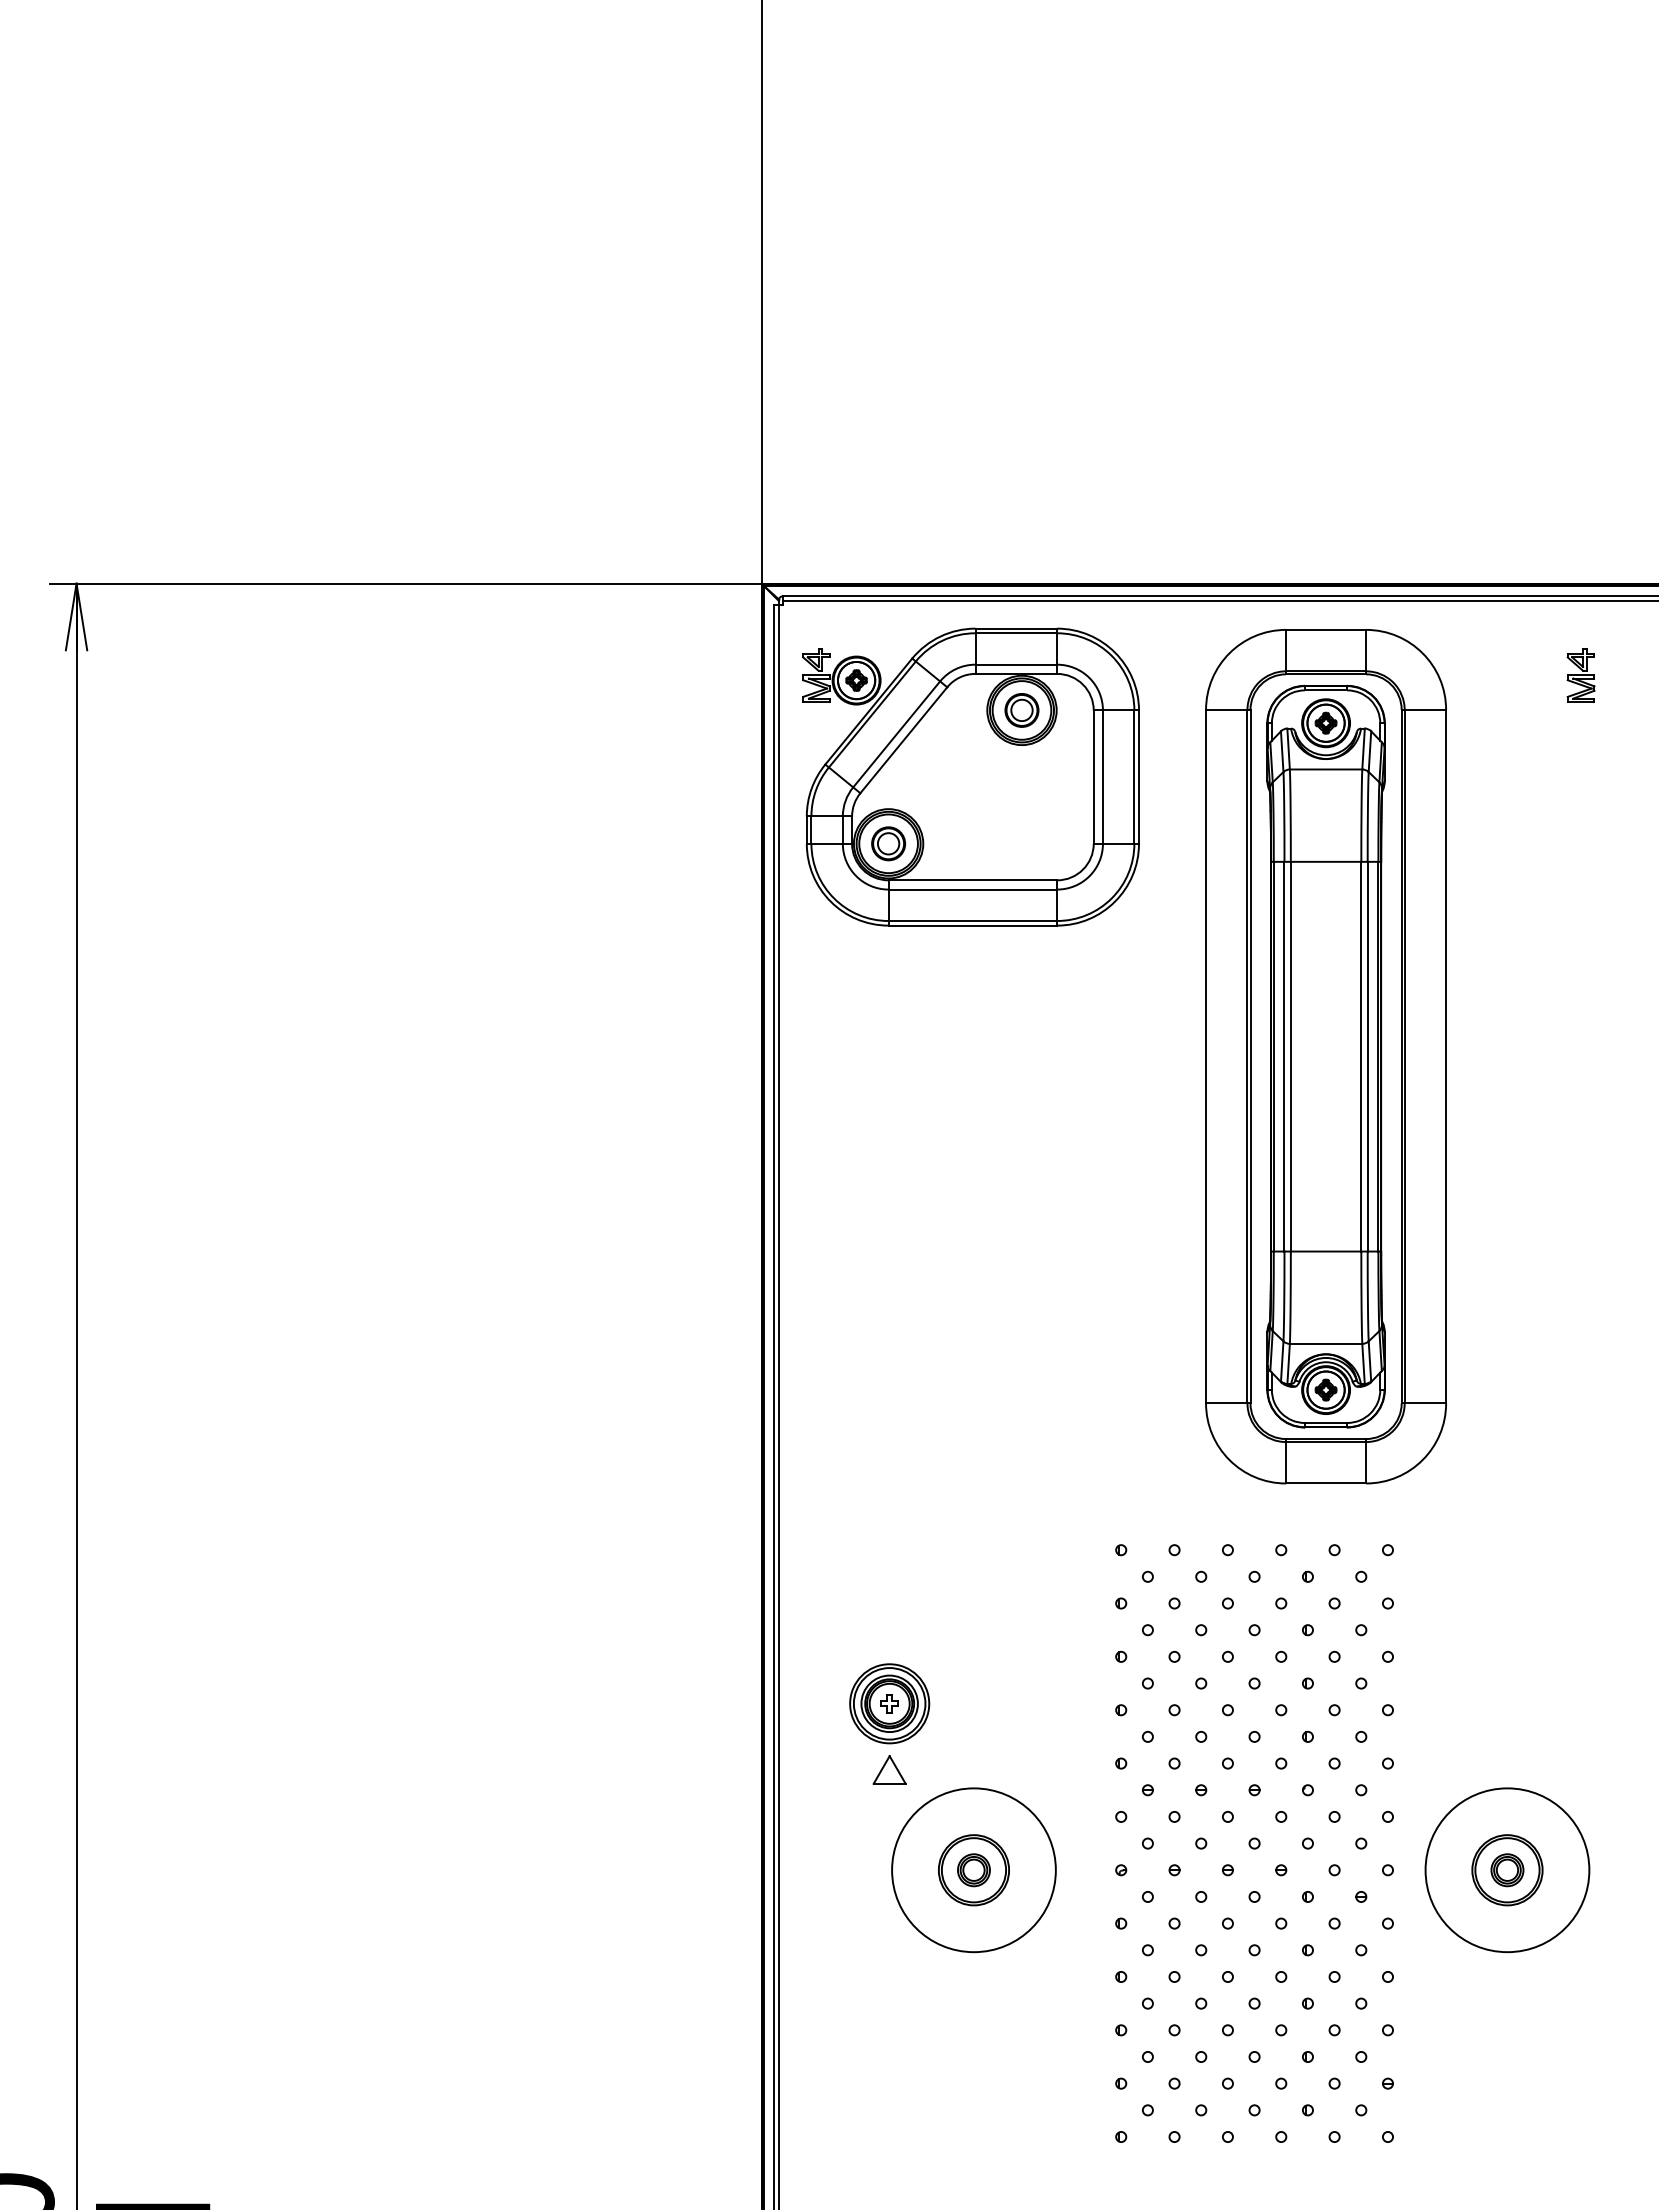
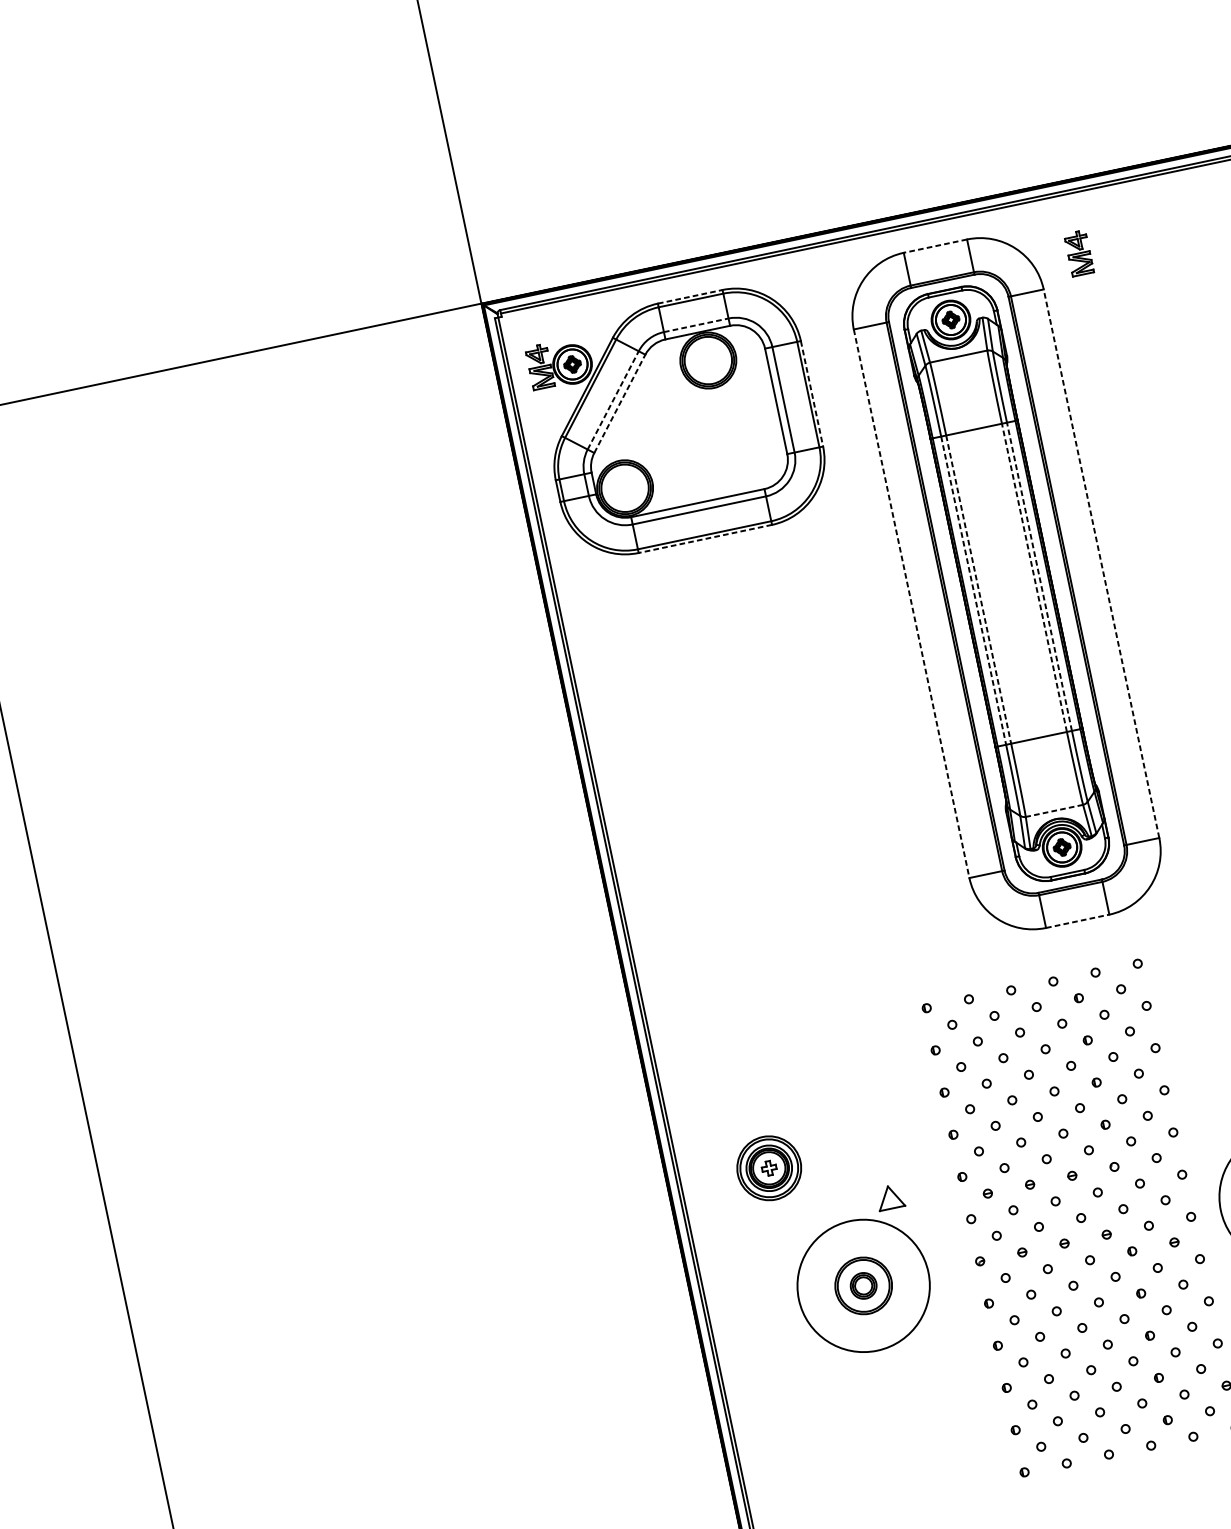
line: (1016, 628) -> (690, 296), solid -> dashed
line: (1325, 629) -> (934, 245), solid -> dashed
line: (1016, 664) -> (696, 325), solid -> dashed
part: (1580, 675) -> (1078, 253), moved
part: (1021, 710) -> (707, 360), removed
line: (896, 734) -> (613, 400), solid -> dashed
line: (903, 740) -> (619, 404), solid -> dashed
line: (1139, 777) -> (812, 394), solid -> dashed
part: (888, 843) -> (624, 488), removed
line: (972, 925) -> (705, 538), solid -> dashed
line: (1206, 1056) -> (911, 603), solid -> dashed
line: (1284, 1056) -> (973, 590), solid -> dashed
line: (1290, 1056) -> (978, 589), solid -> dashed
line: (1361, 1056) -> (1034, 577), solid -> dashed
line: (1367, 1056) -> (1039, 576), solid -> dashed
line: (1446, 1056) -> (1101, 563), solid -> dashed
line: (1325, 1343) -> (1053, 810), solid -> dashed
line: (1326, 1483) -> (1078, 921), solid -> dashed
part: (889, 1769) -> (890, 1197), moved

